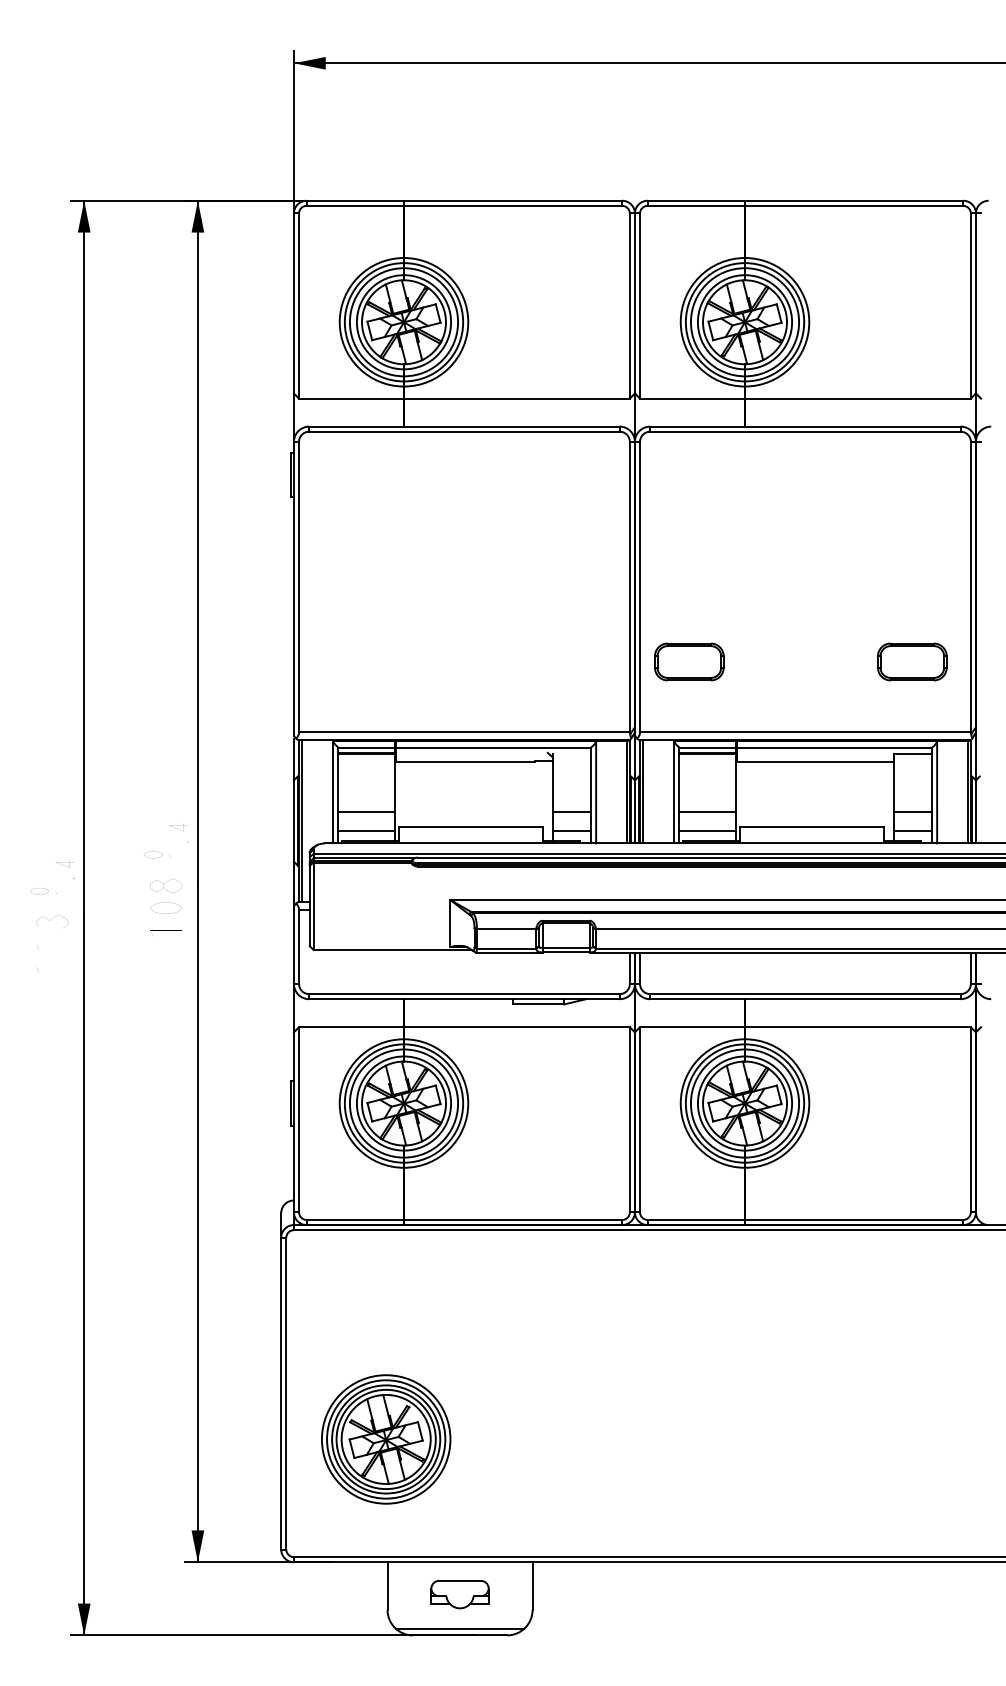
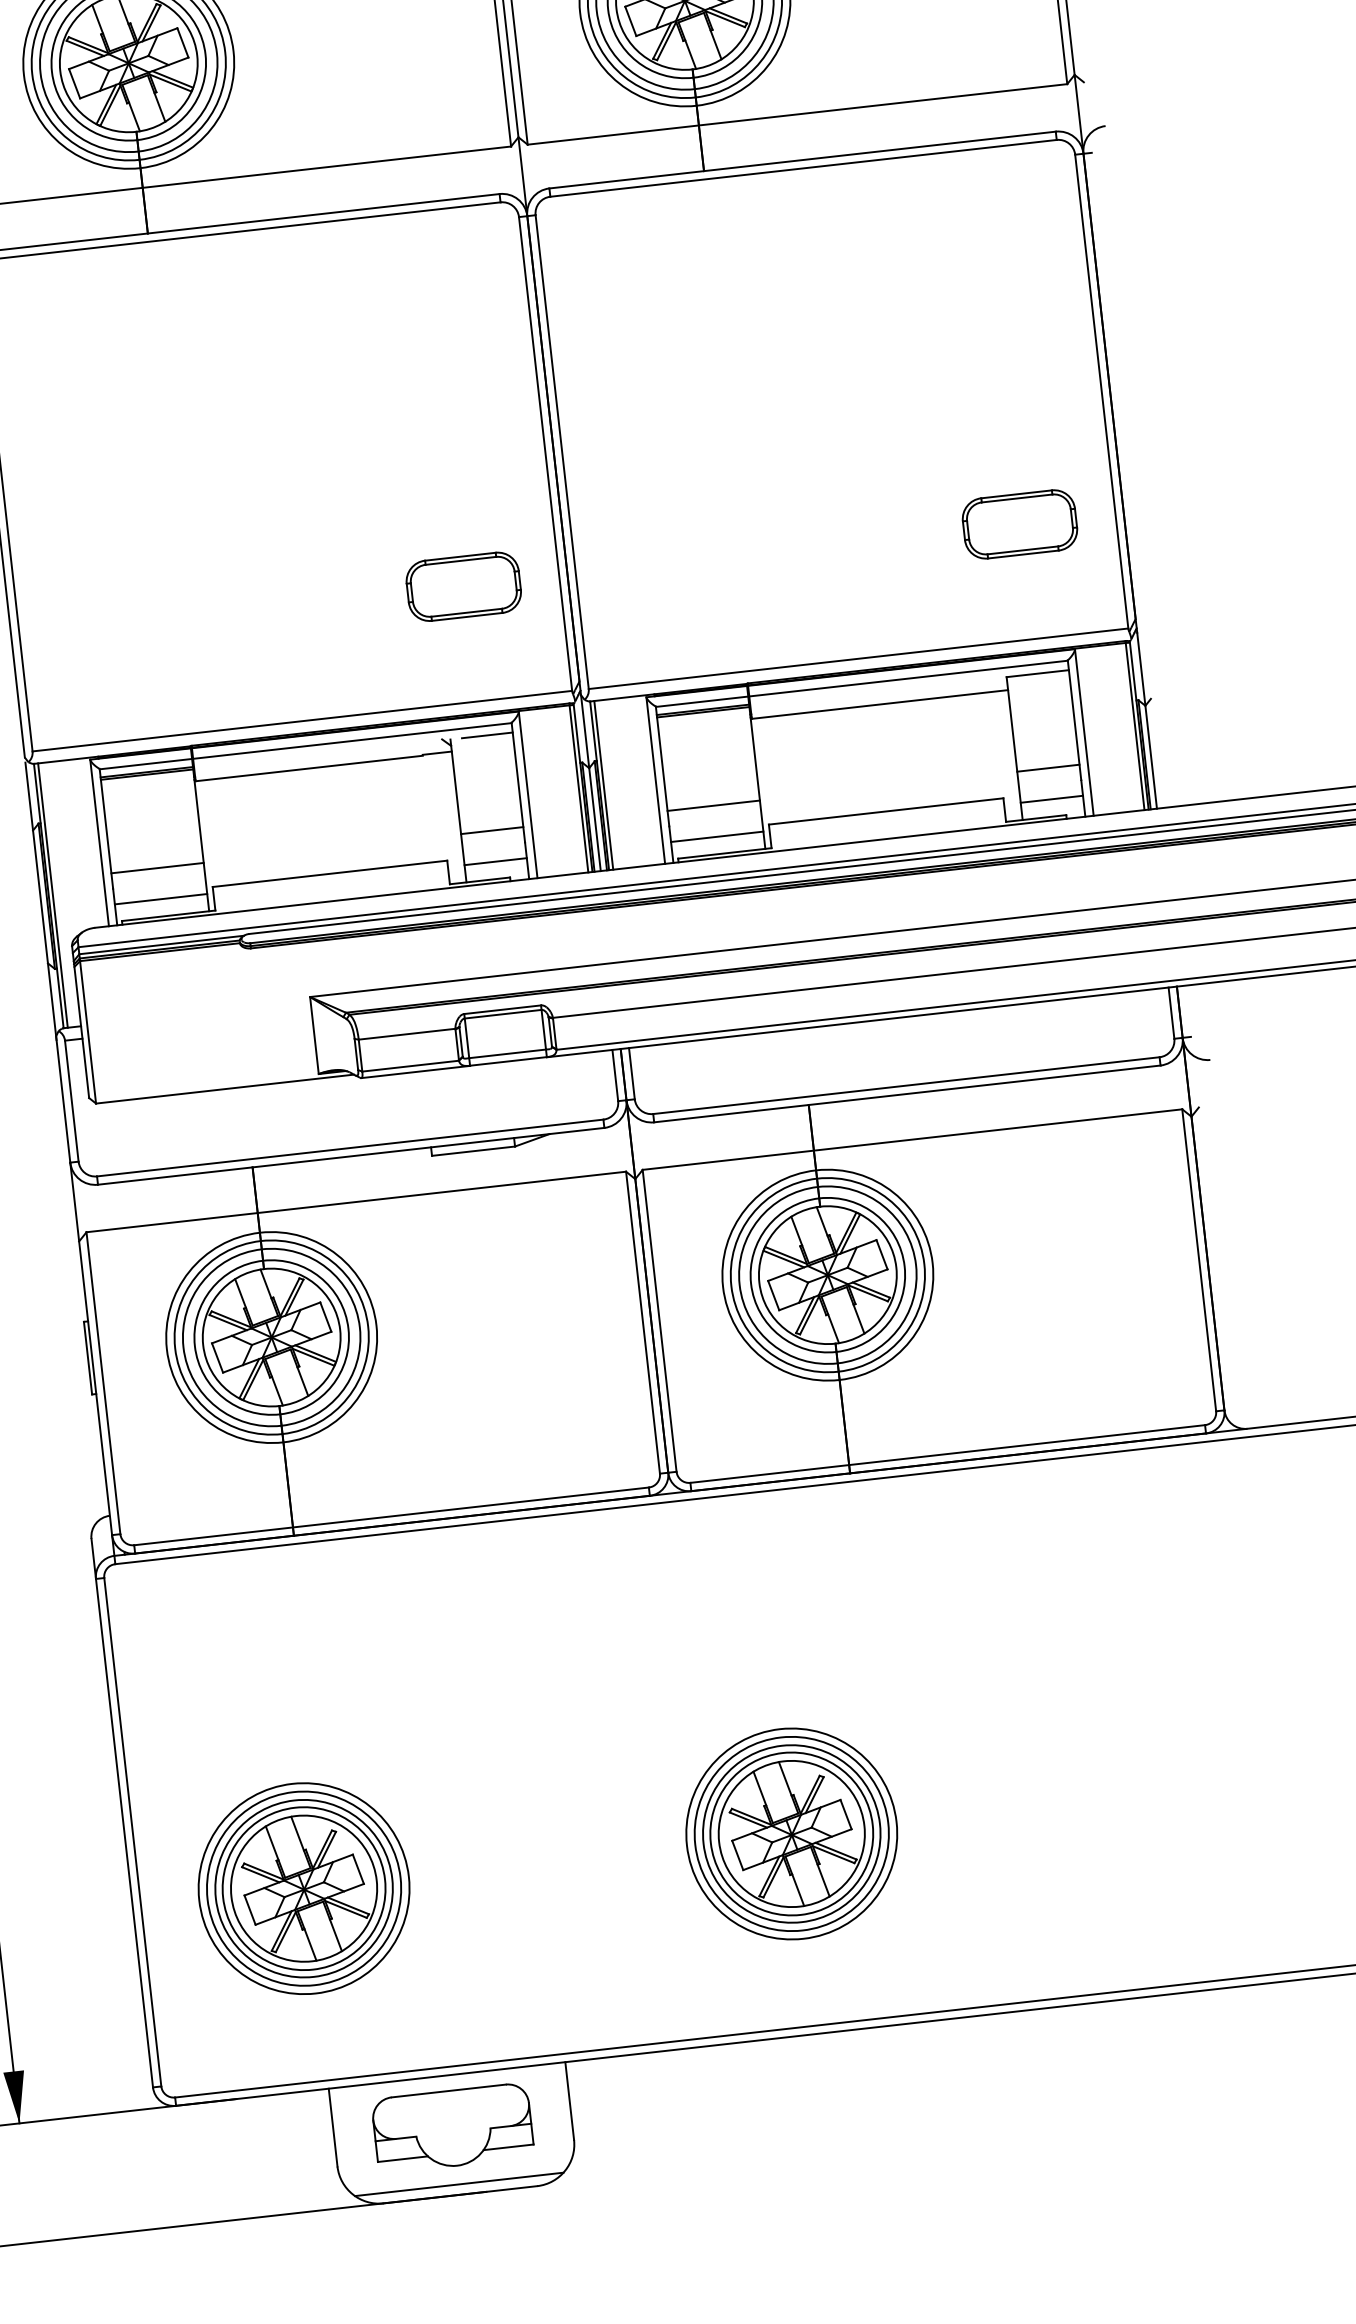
part: (689, 661) -> (464, 585), moved
line: (575, 753) -> (487, 735), added
part: (685, 1439) -> (792, 1833), added
part: (459, 1594) -> (452, 2128), size x1.67

